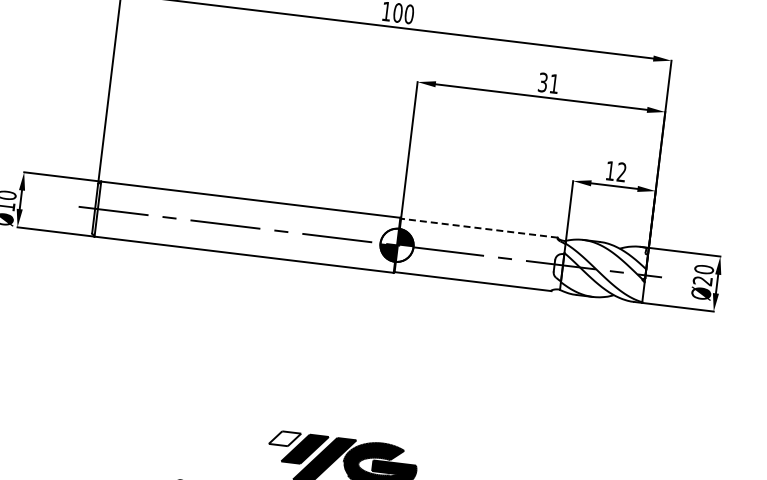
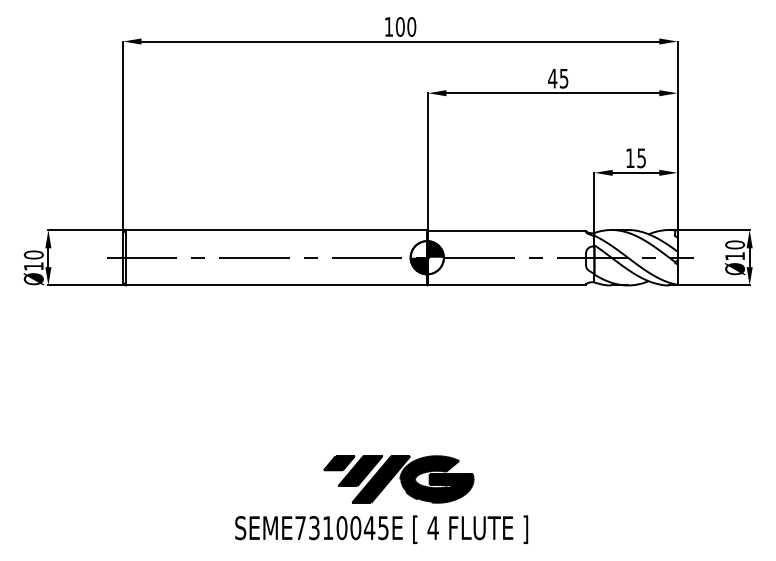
text: (548, 83) -> (558, 78), 31 -> 45
text: (621, 172) -> (641, 158), 12 -> 15
line: (479, 227) -> (507, 230), dashed -> solid
text: (702, 281) -> (734, 256), Ø20 -> Ø10
fill: (284, 438) -> (338, 463), added

